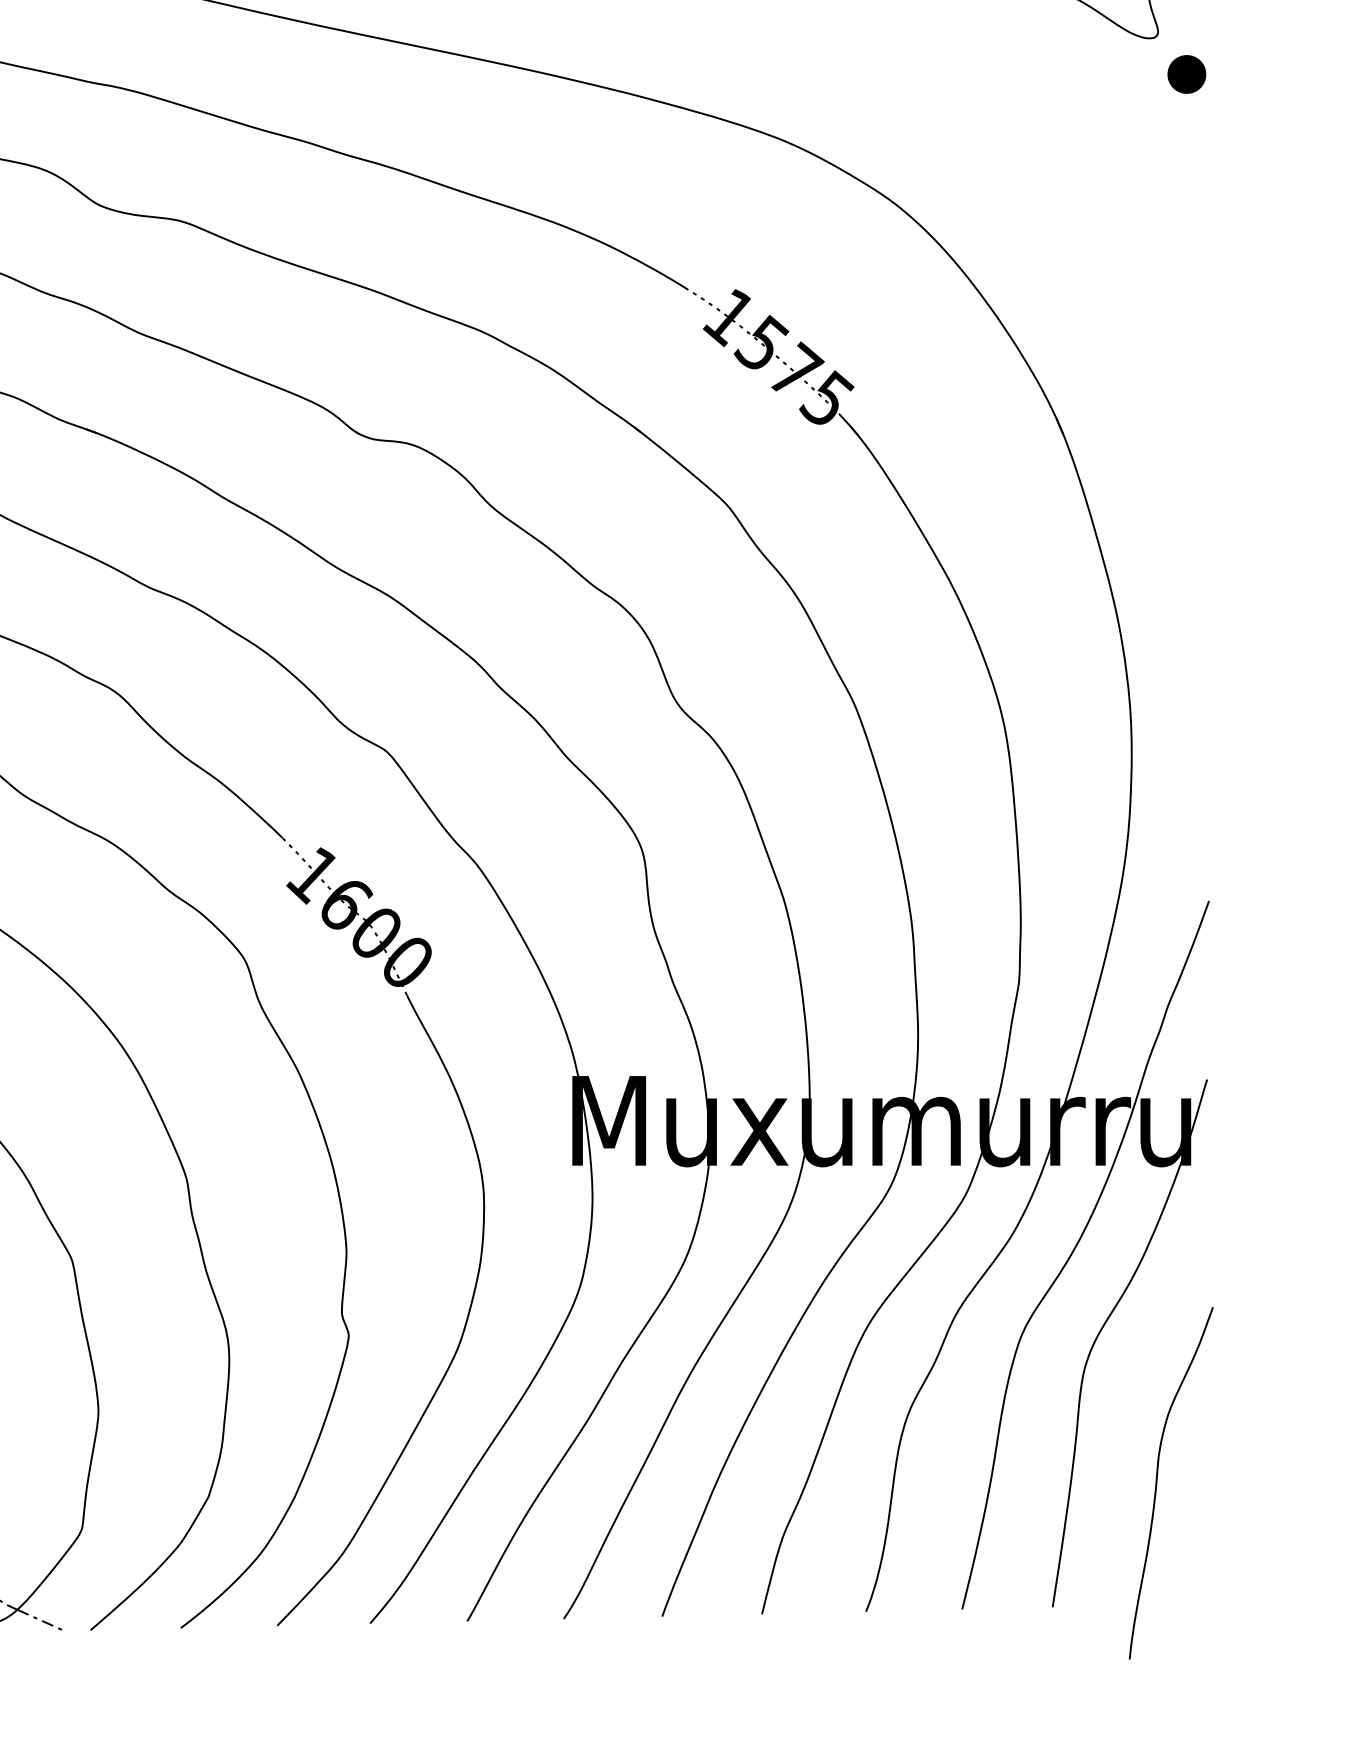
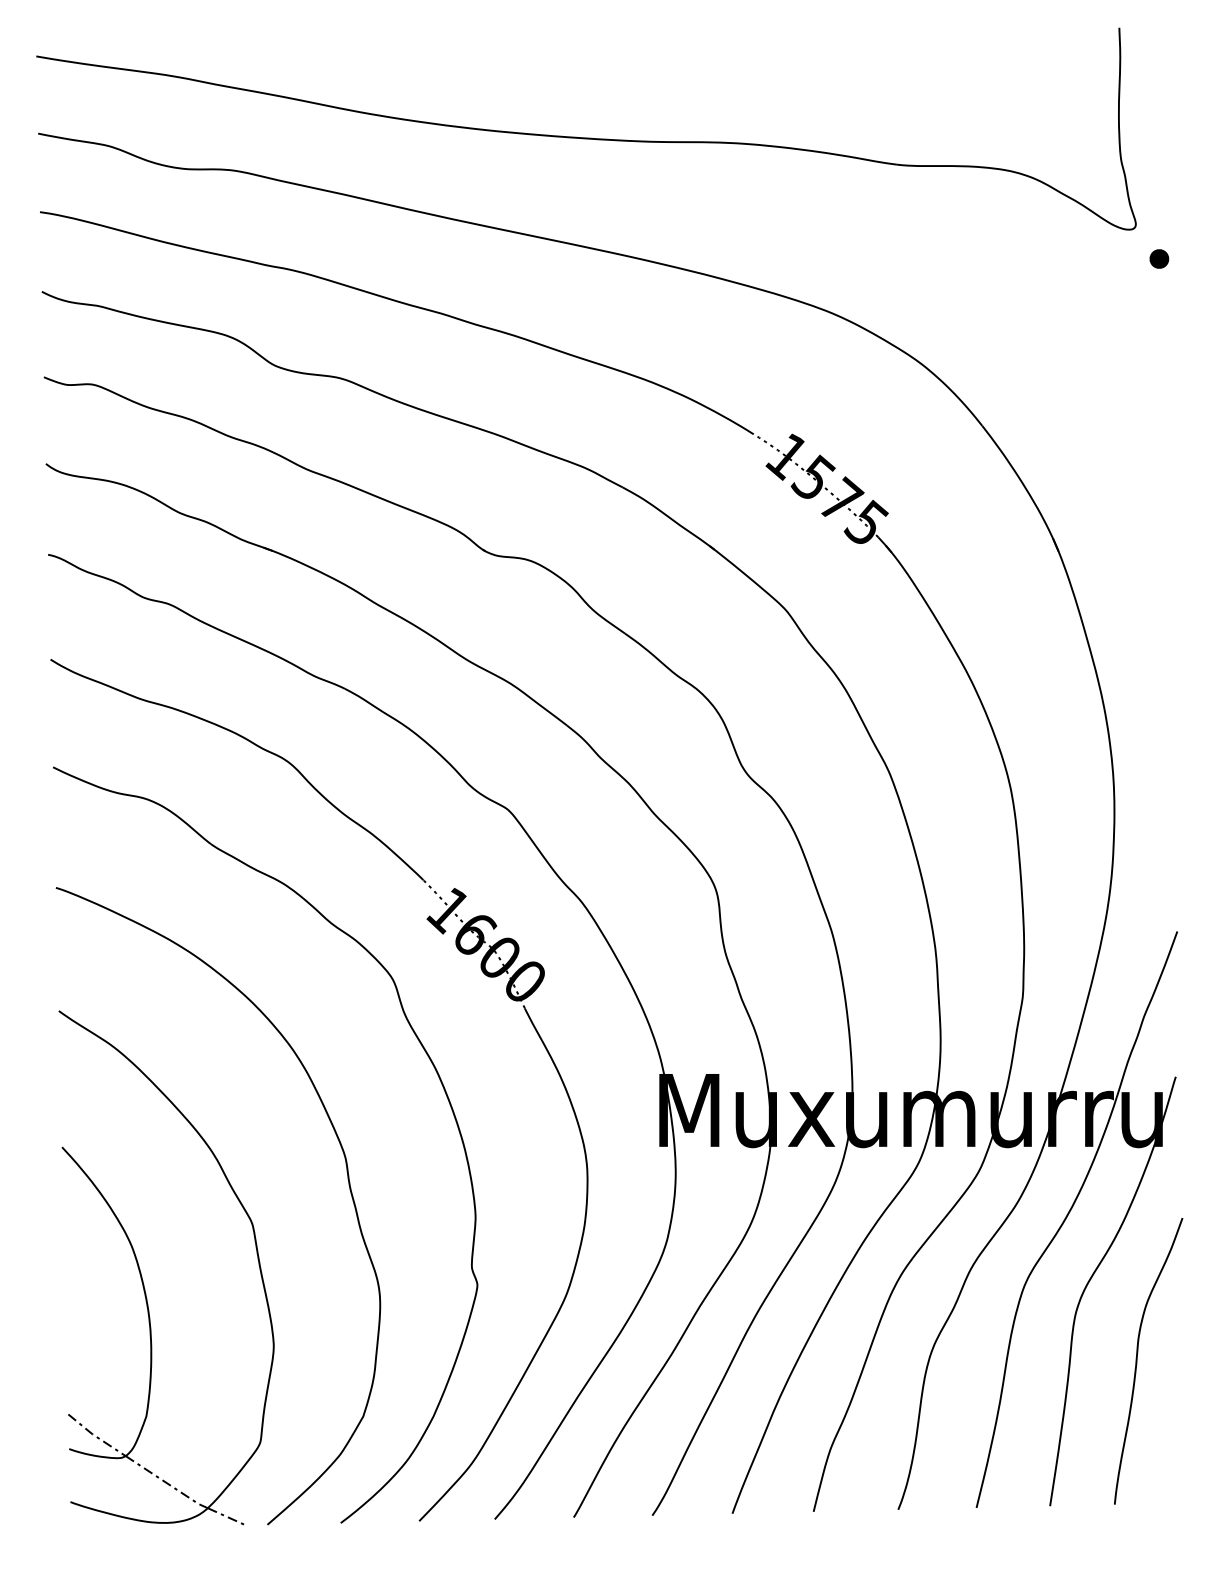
part: (1187, 73) -> (1159, 258), size x0.62
curve: (1157, 1483) -> (1137, 1361), moved

